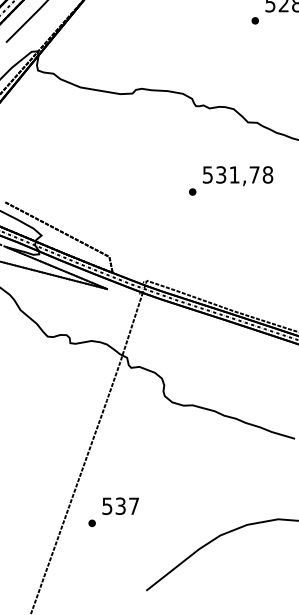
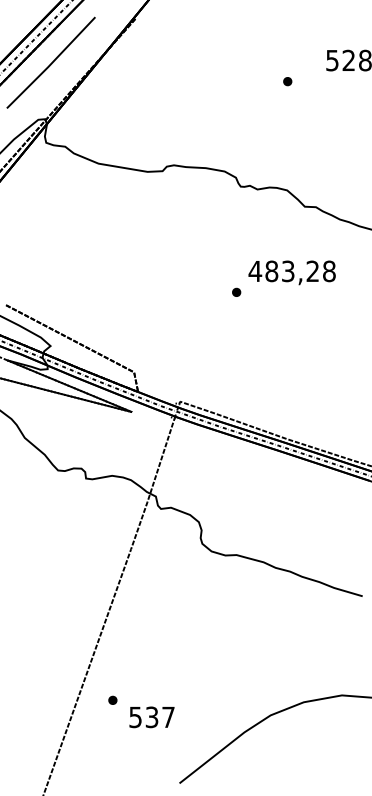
part: (255, 20) -> (287, 81), moved
text: (230, 175) -> (283, 271), 531,78 -> 483,28
text: (120, 506) -> (151, 717), moved

